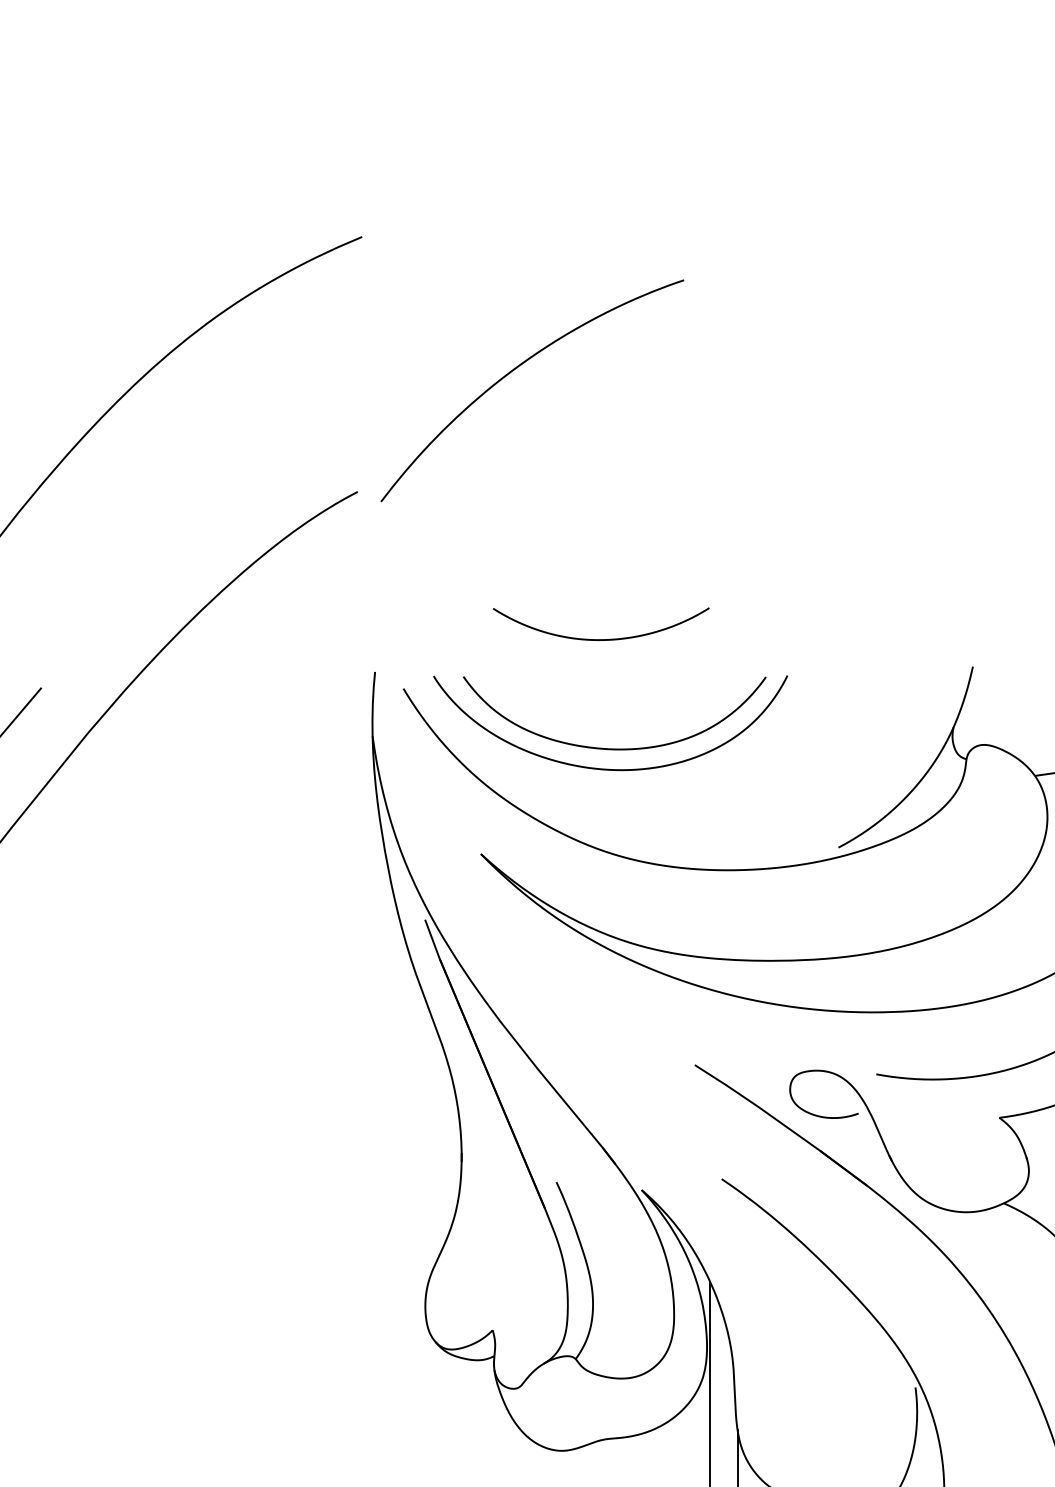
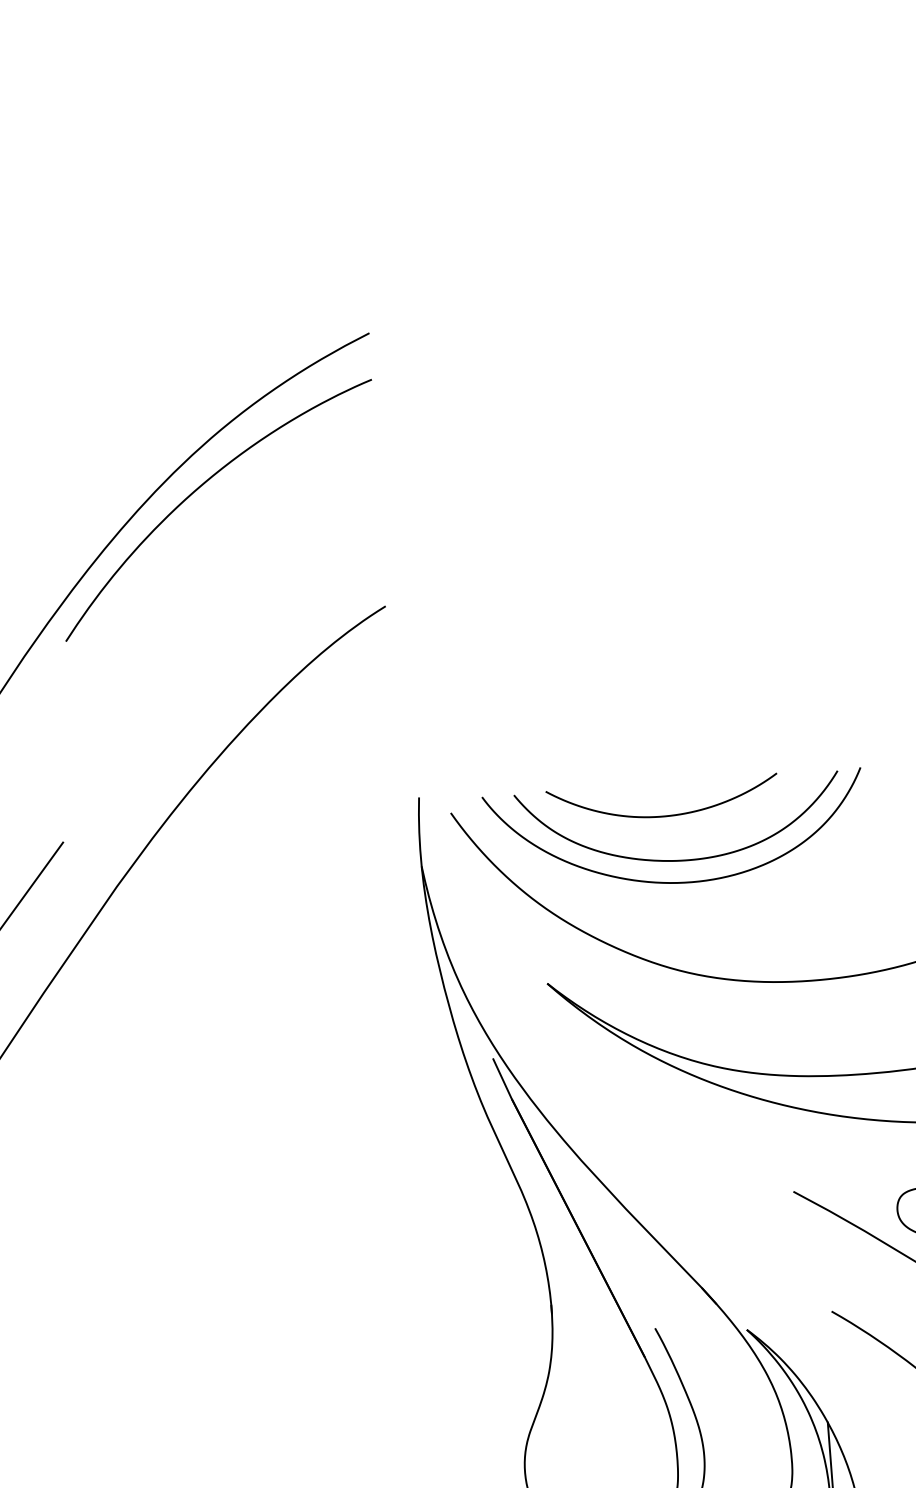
curve: (517, 368) -> (200, 487), moved
curve: (601, 639) -> (664, 815), moved

